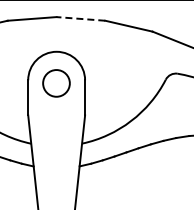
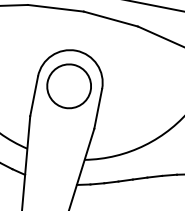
line: (80, 18) -> (110, 18), dashed -> solid
circle: (56, 83) -> (69, 86), size x1.43

